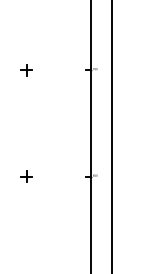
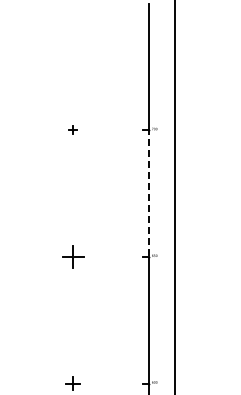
part: (26, 70) -> (72, 130), size x0.6
line: (90, 123) -> (149, 193), solid -> dashed
part: (26, 176) -> (72, 256), size x1.6

